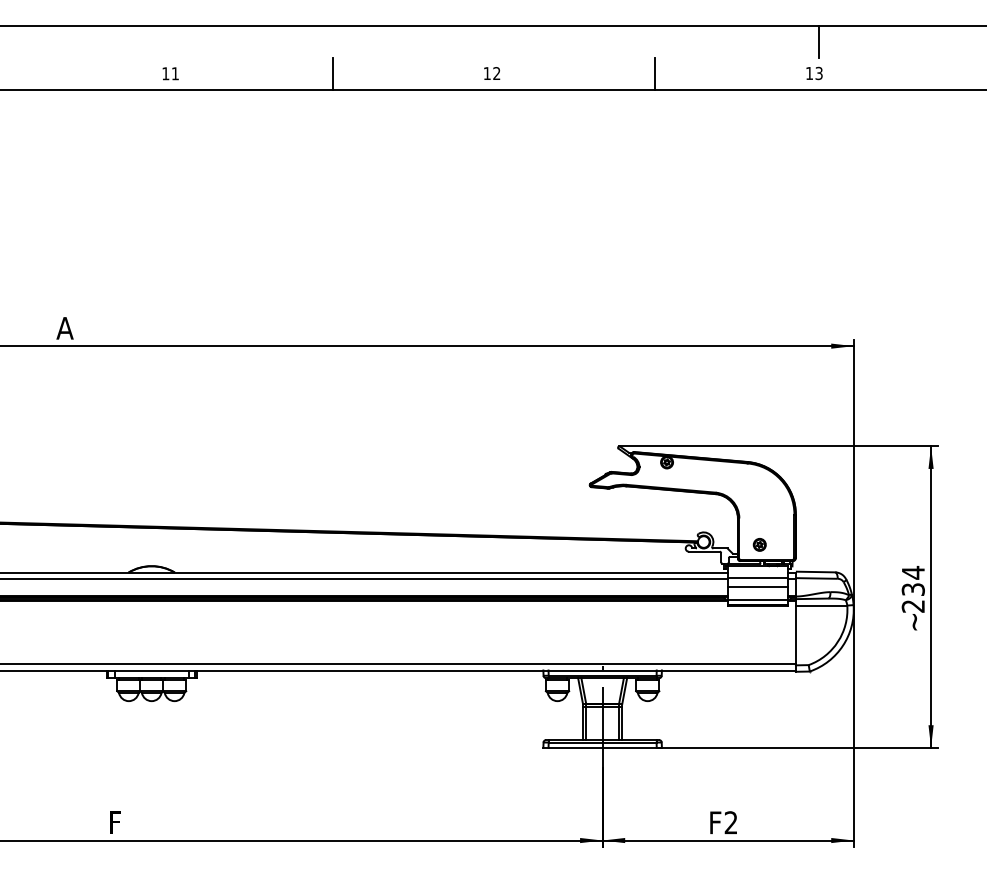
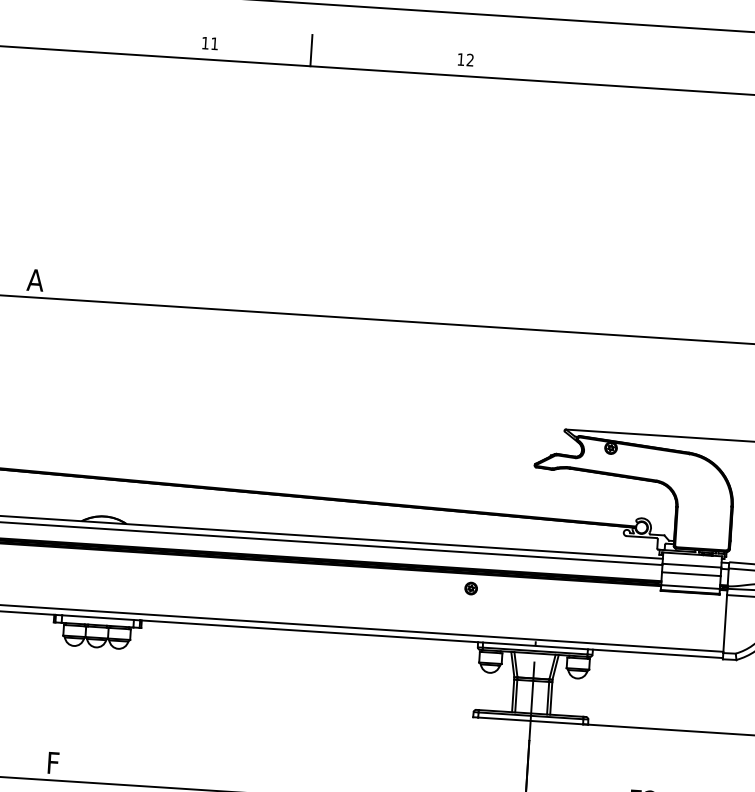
text: (170, 73) -> (209, 43), moved
line: (655, 74) -> (624, 71), removed
part: (759, 544) -> (470, 588), moved

